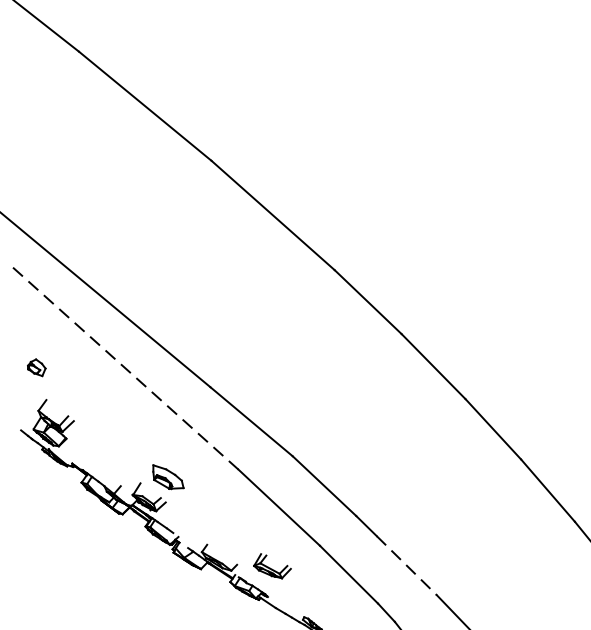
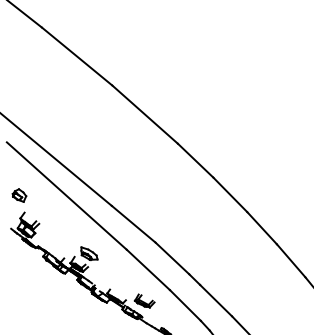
part: (36, 367) -> (19, 195), size x1.43
line: (127, 369) -> (67, 196), dashed -> solid
line: (407, 567) -> (216, 301), dashed -> solid

